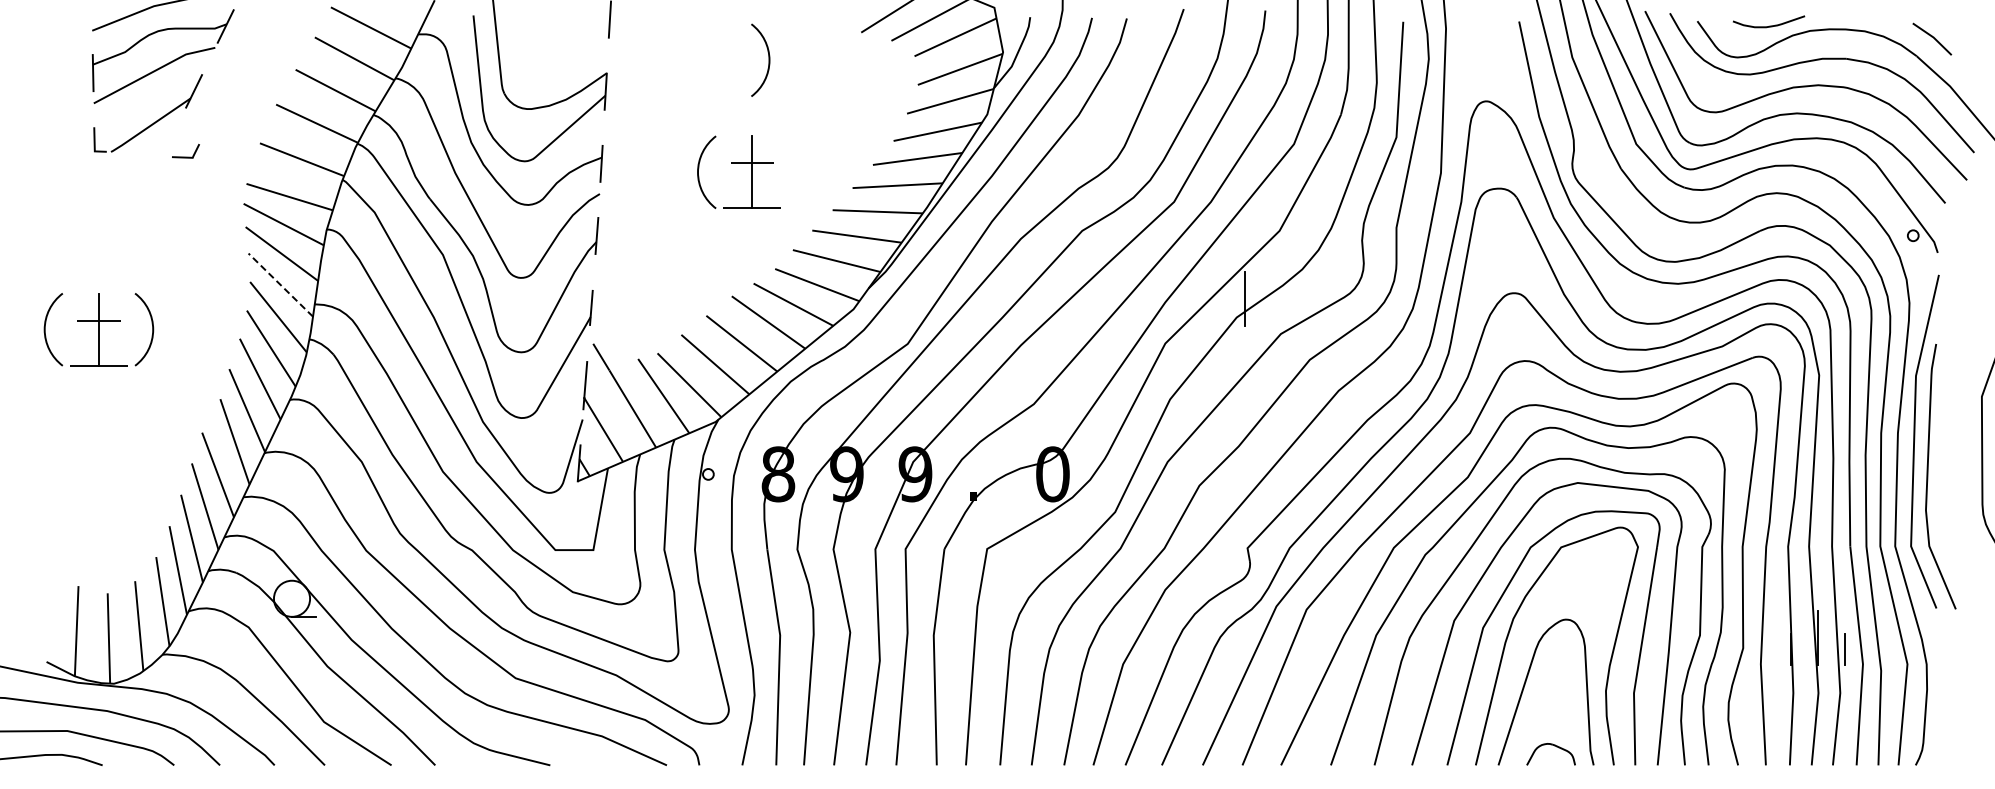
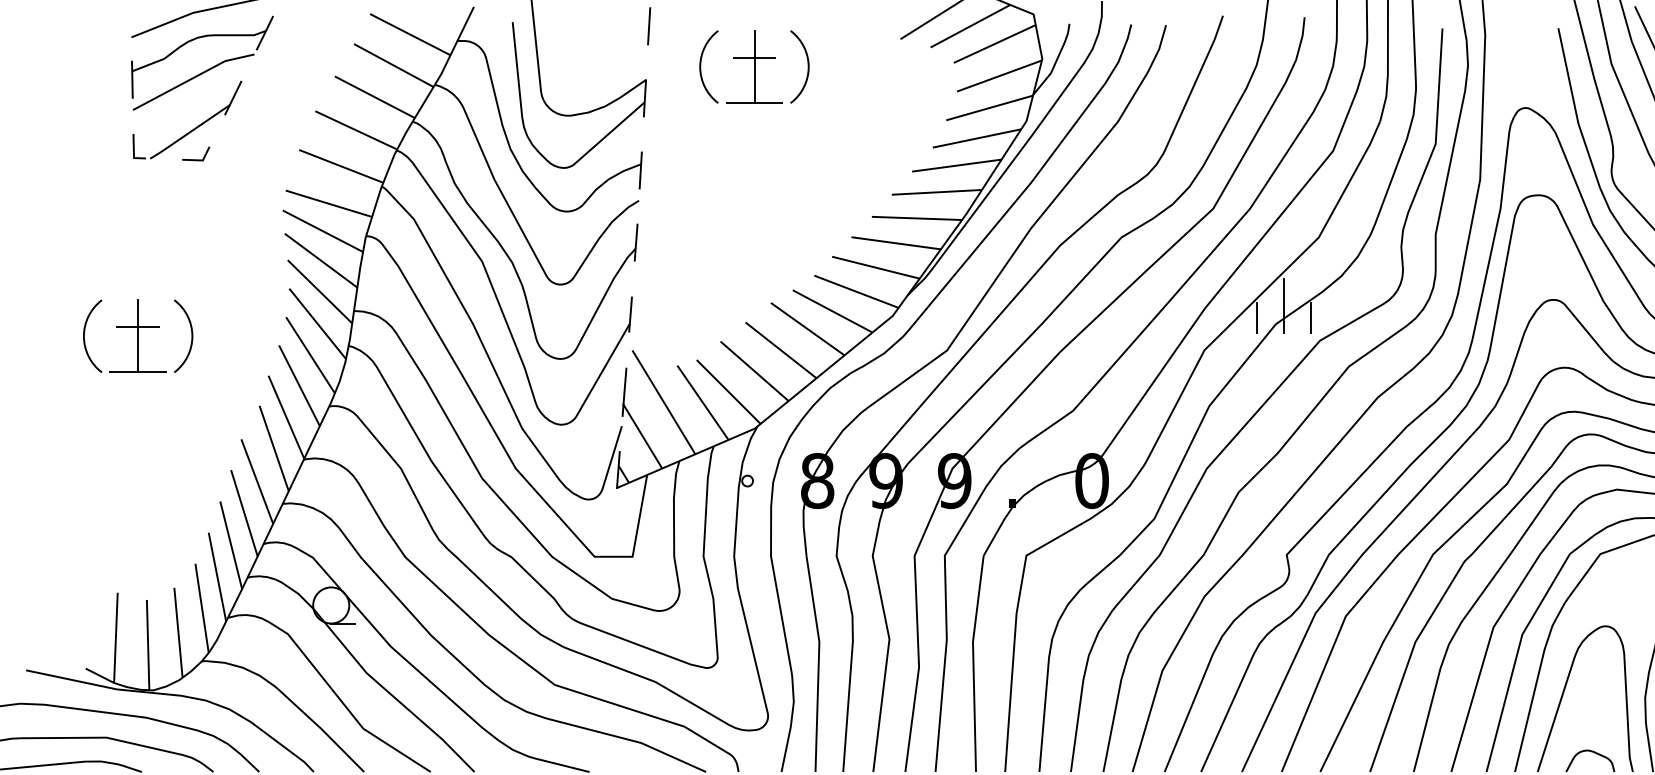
line: (185, 156) -> (195, 159), moved
part: (738, 163) -> (740, 58), moved
line: (280, 284) -> (319, 291), dashed -> solid
line: (1217, 311) -> (1256, 318), added
line: (1272, 311) -> (1311, 318), added

